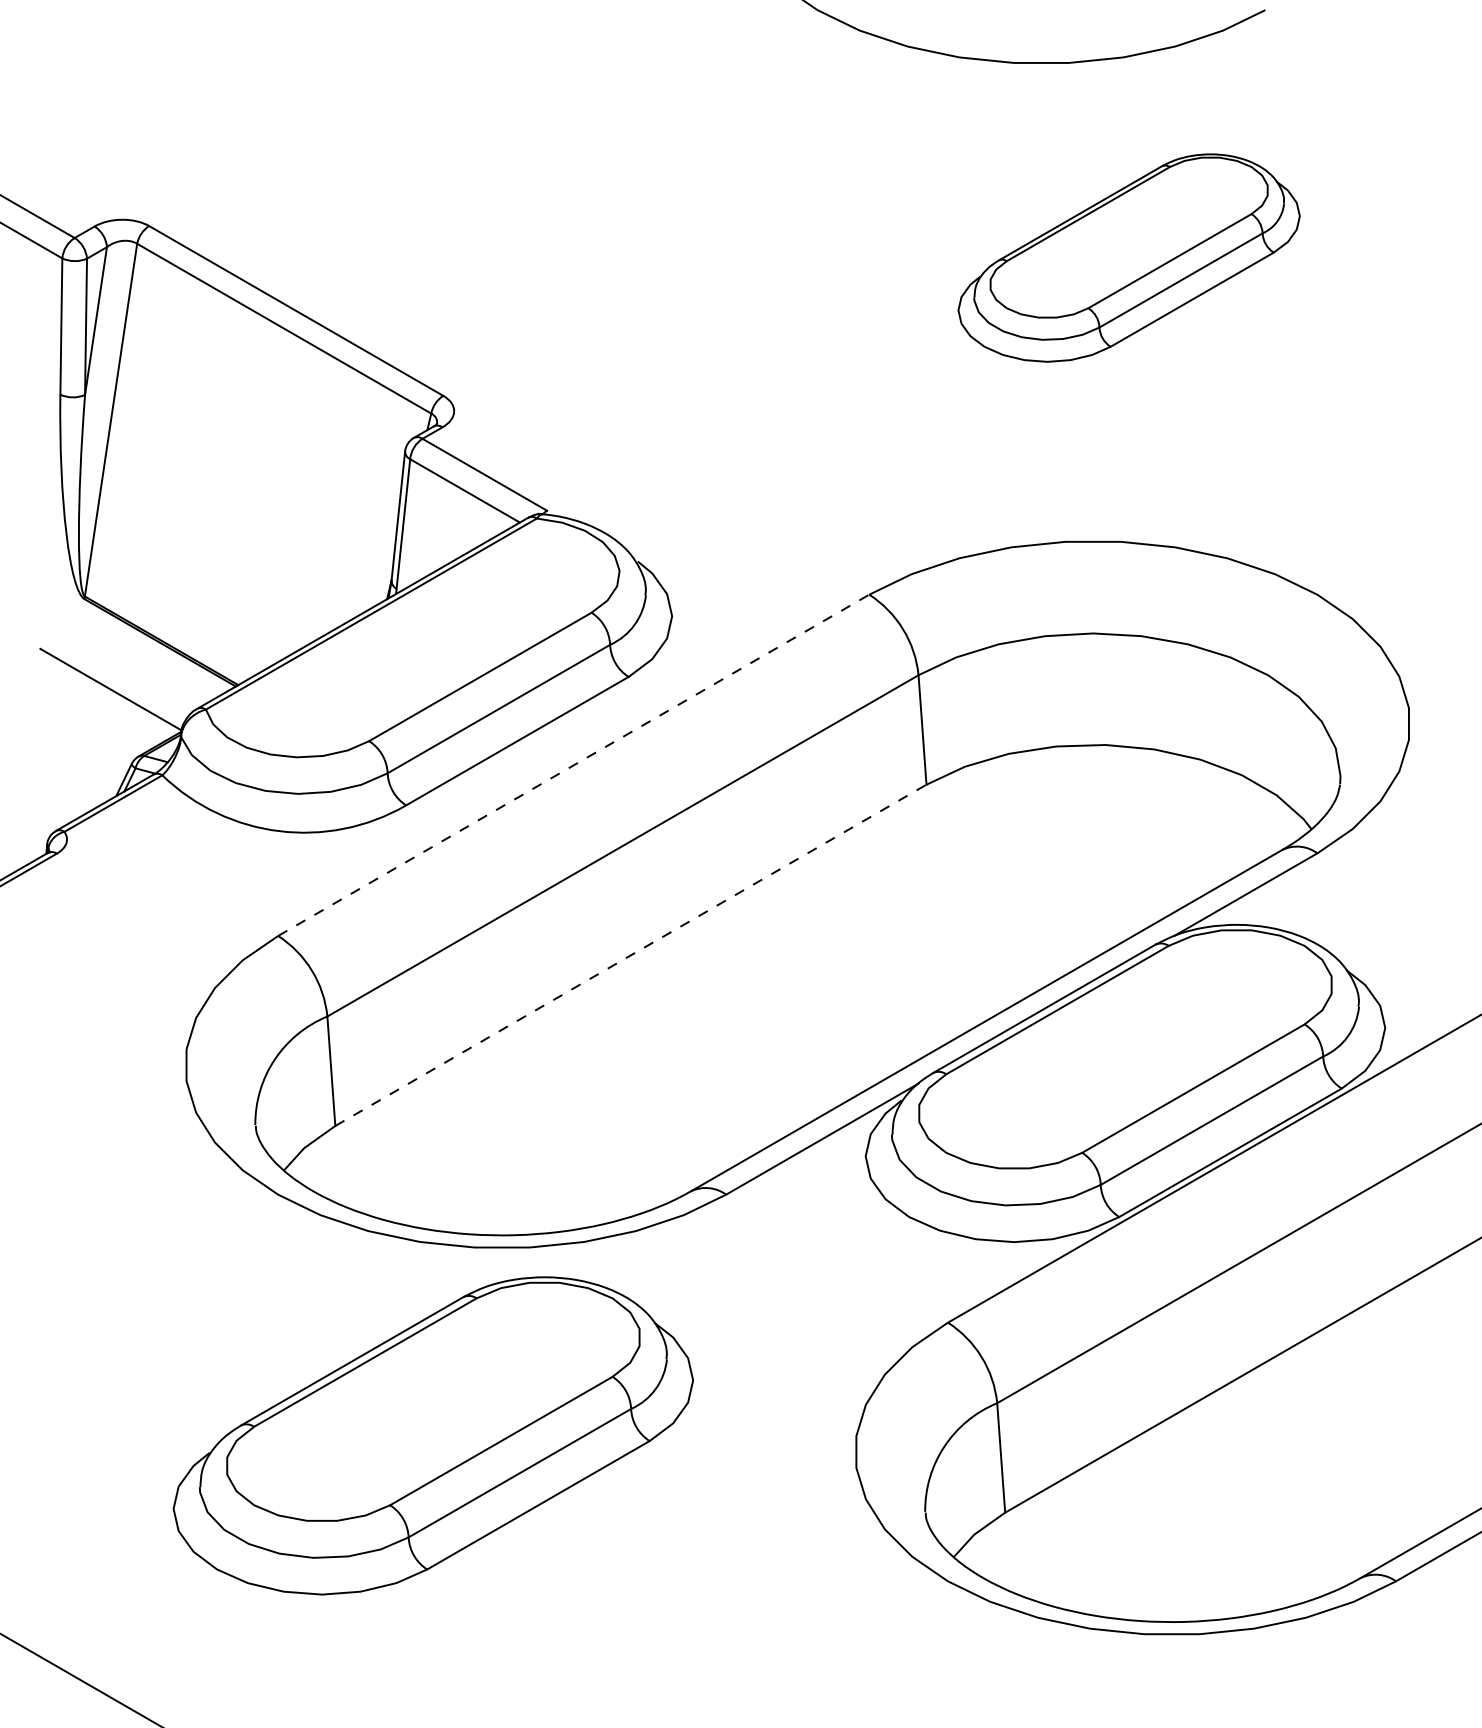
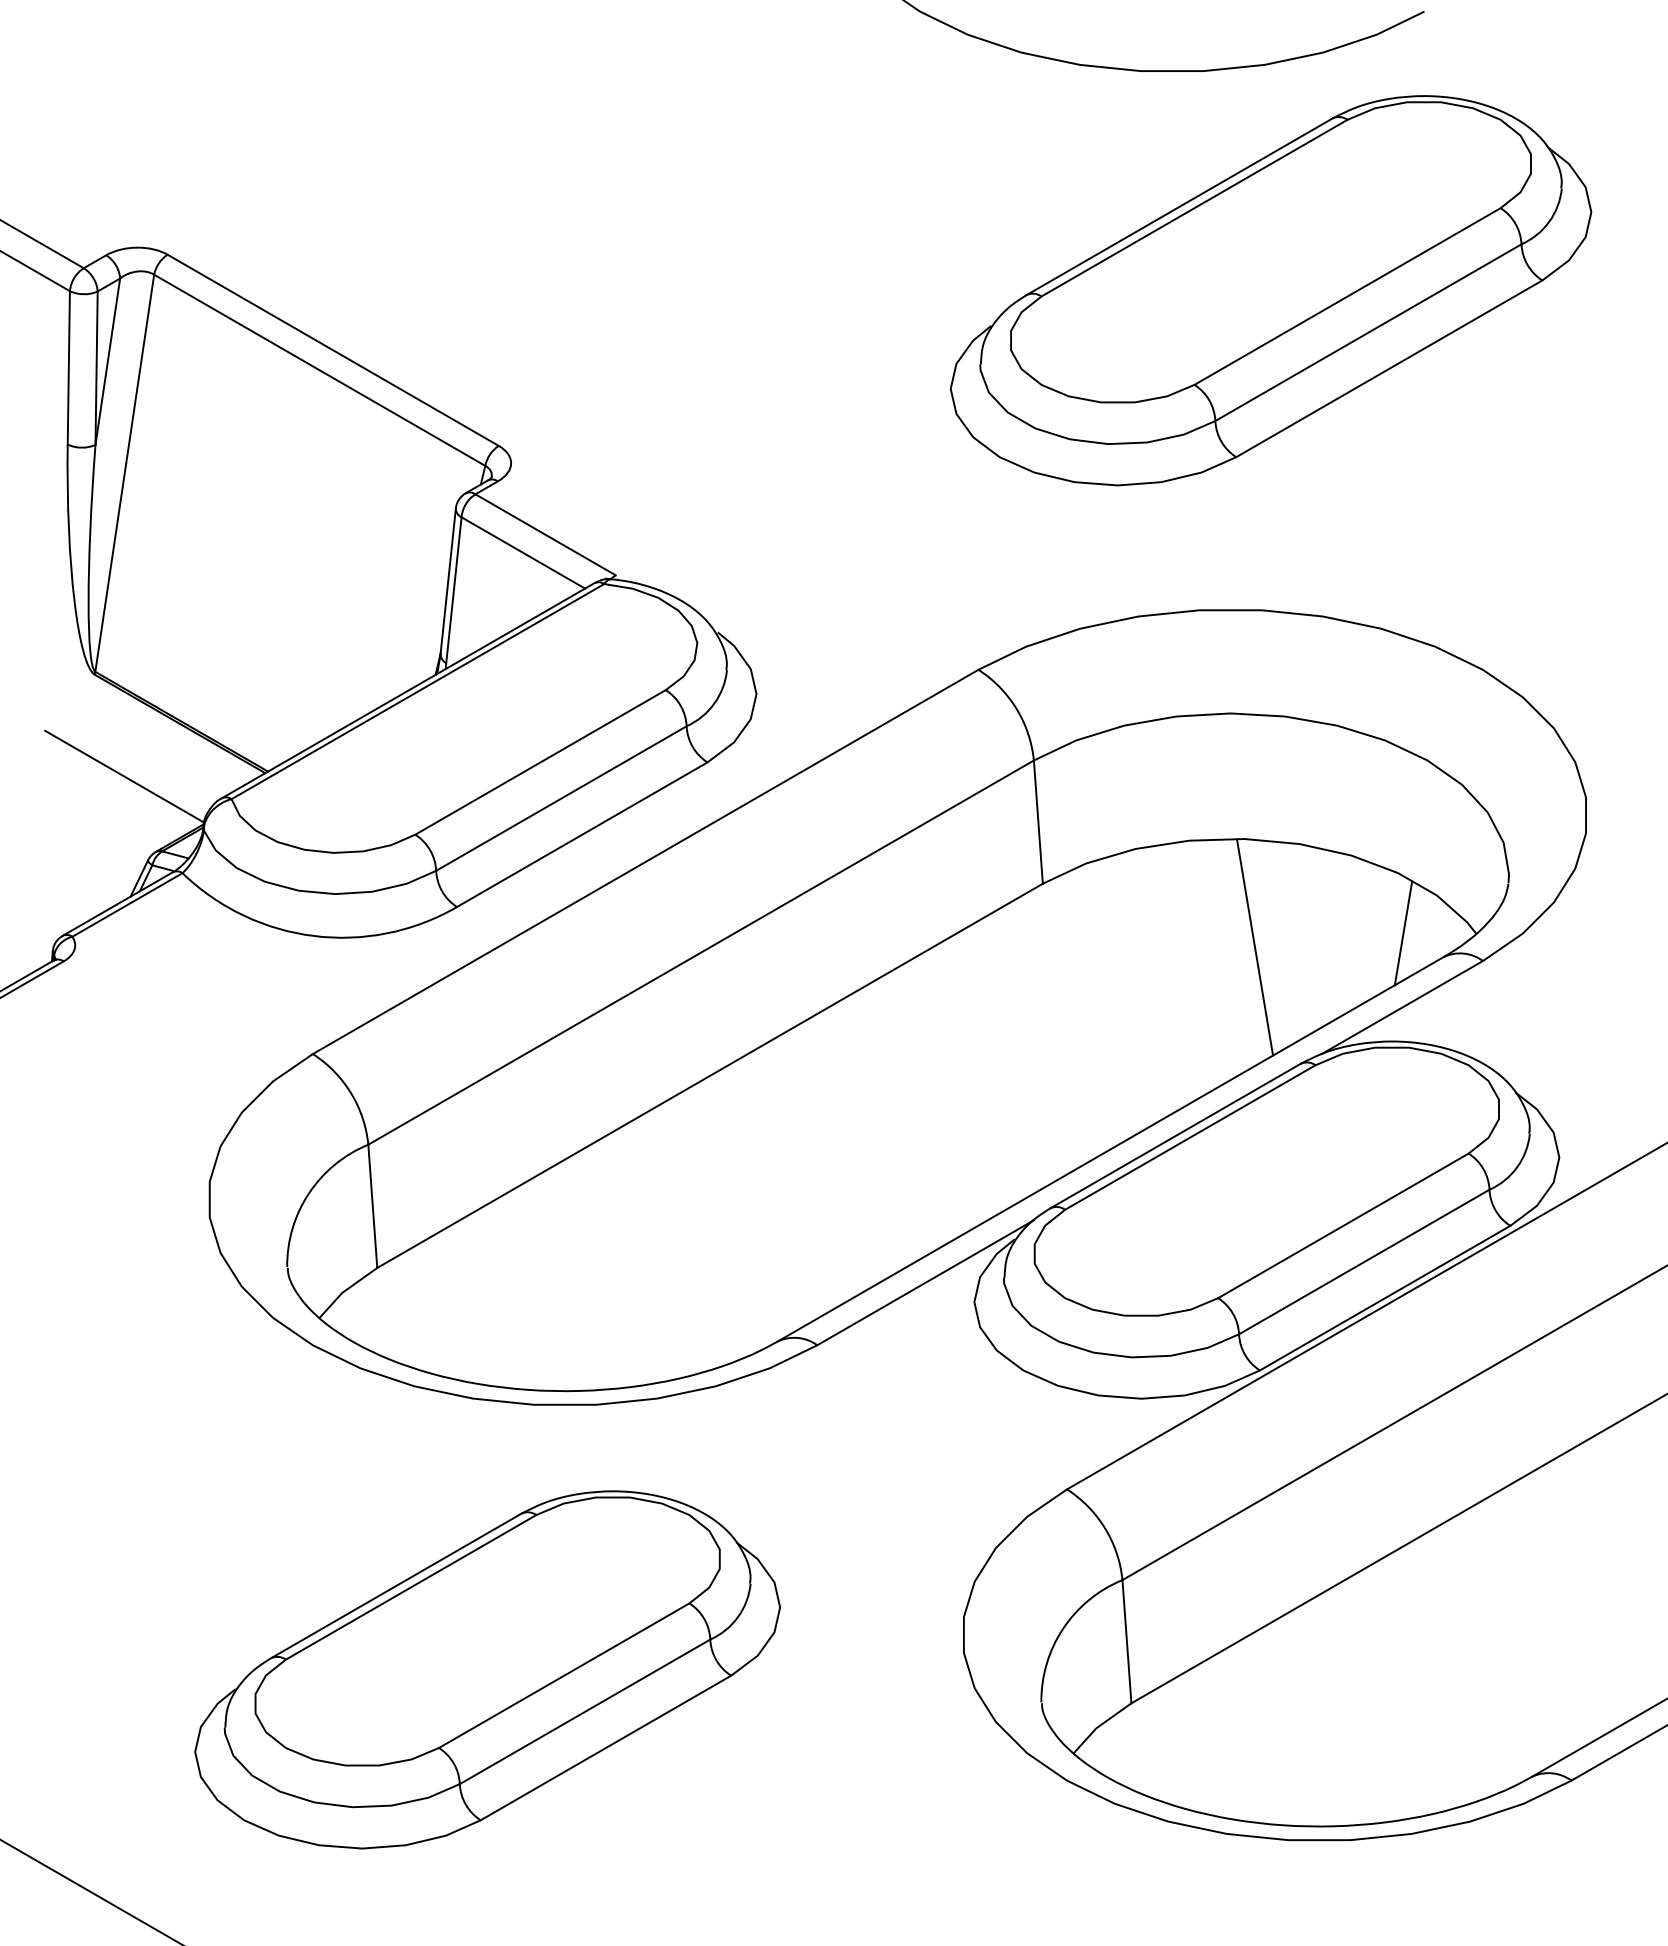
part: (1128, 257) -> (1270, 290), size x1.67
line: (574, 764) -> (646, 861), dashed -> solid
line: (1246, 828) -> (1403, 933), added
line: (1115, 841) -> (1255, 947), added
line: (631, 955) -> (710, 1075), dashed -> solid
part: (433, 1435) -> (487, 1669), moved

